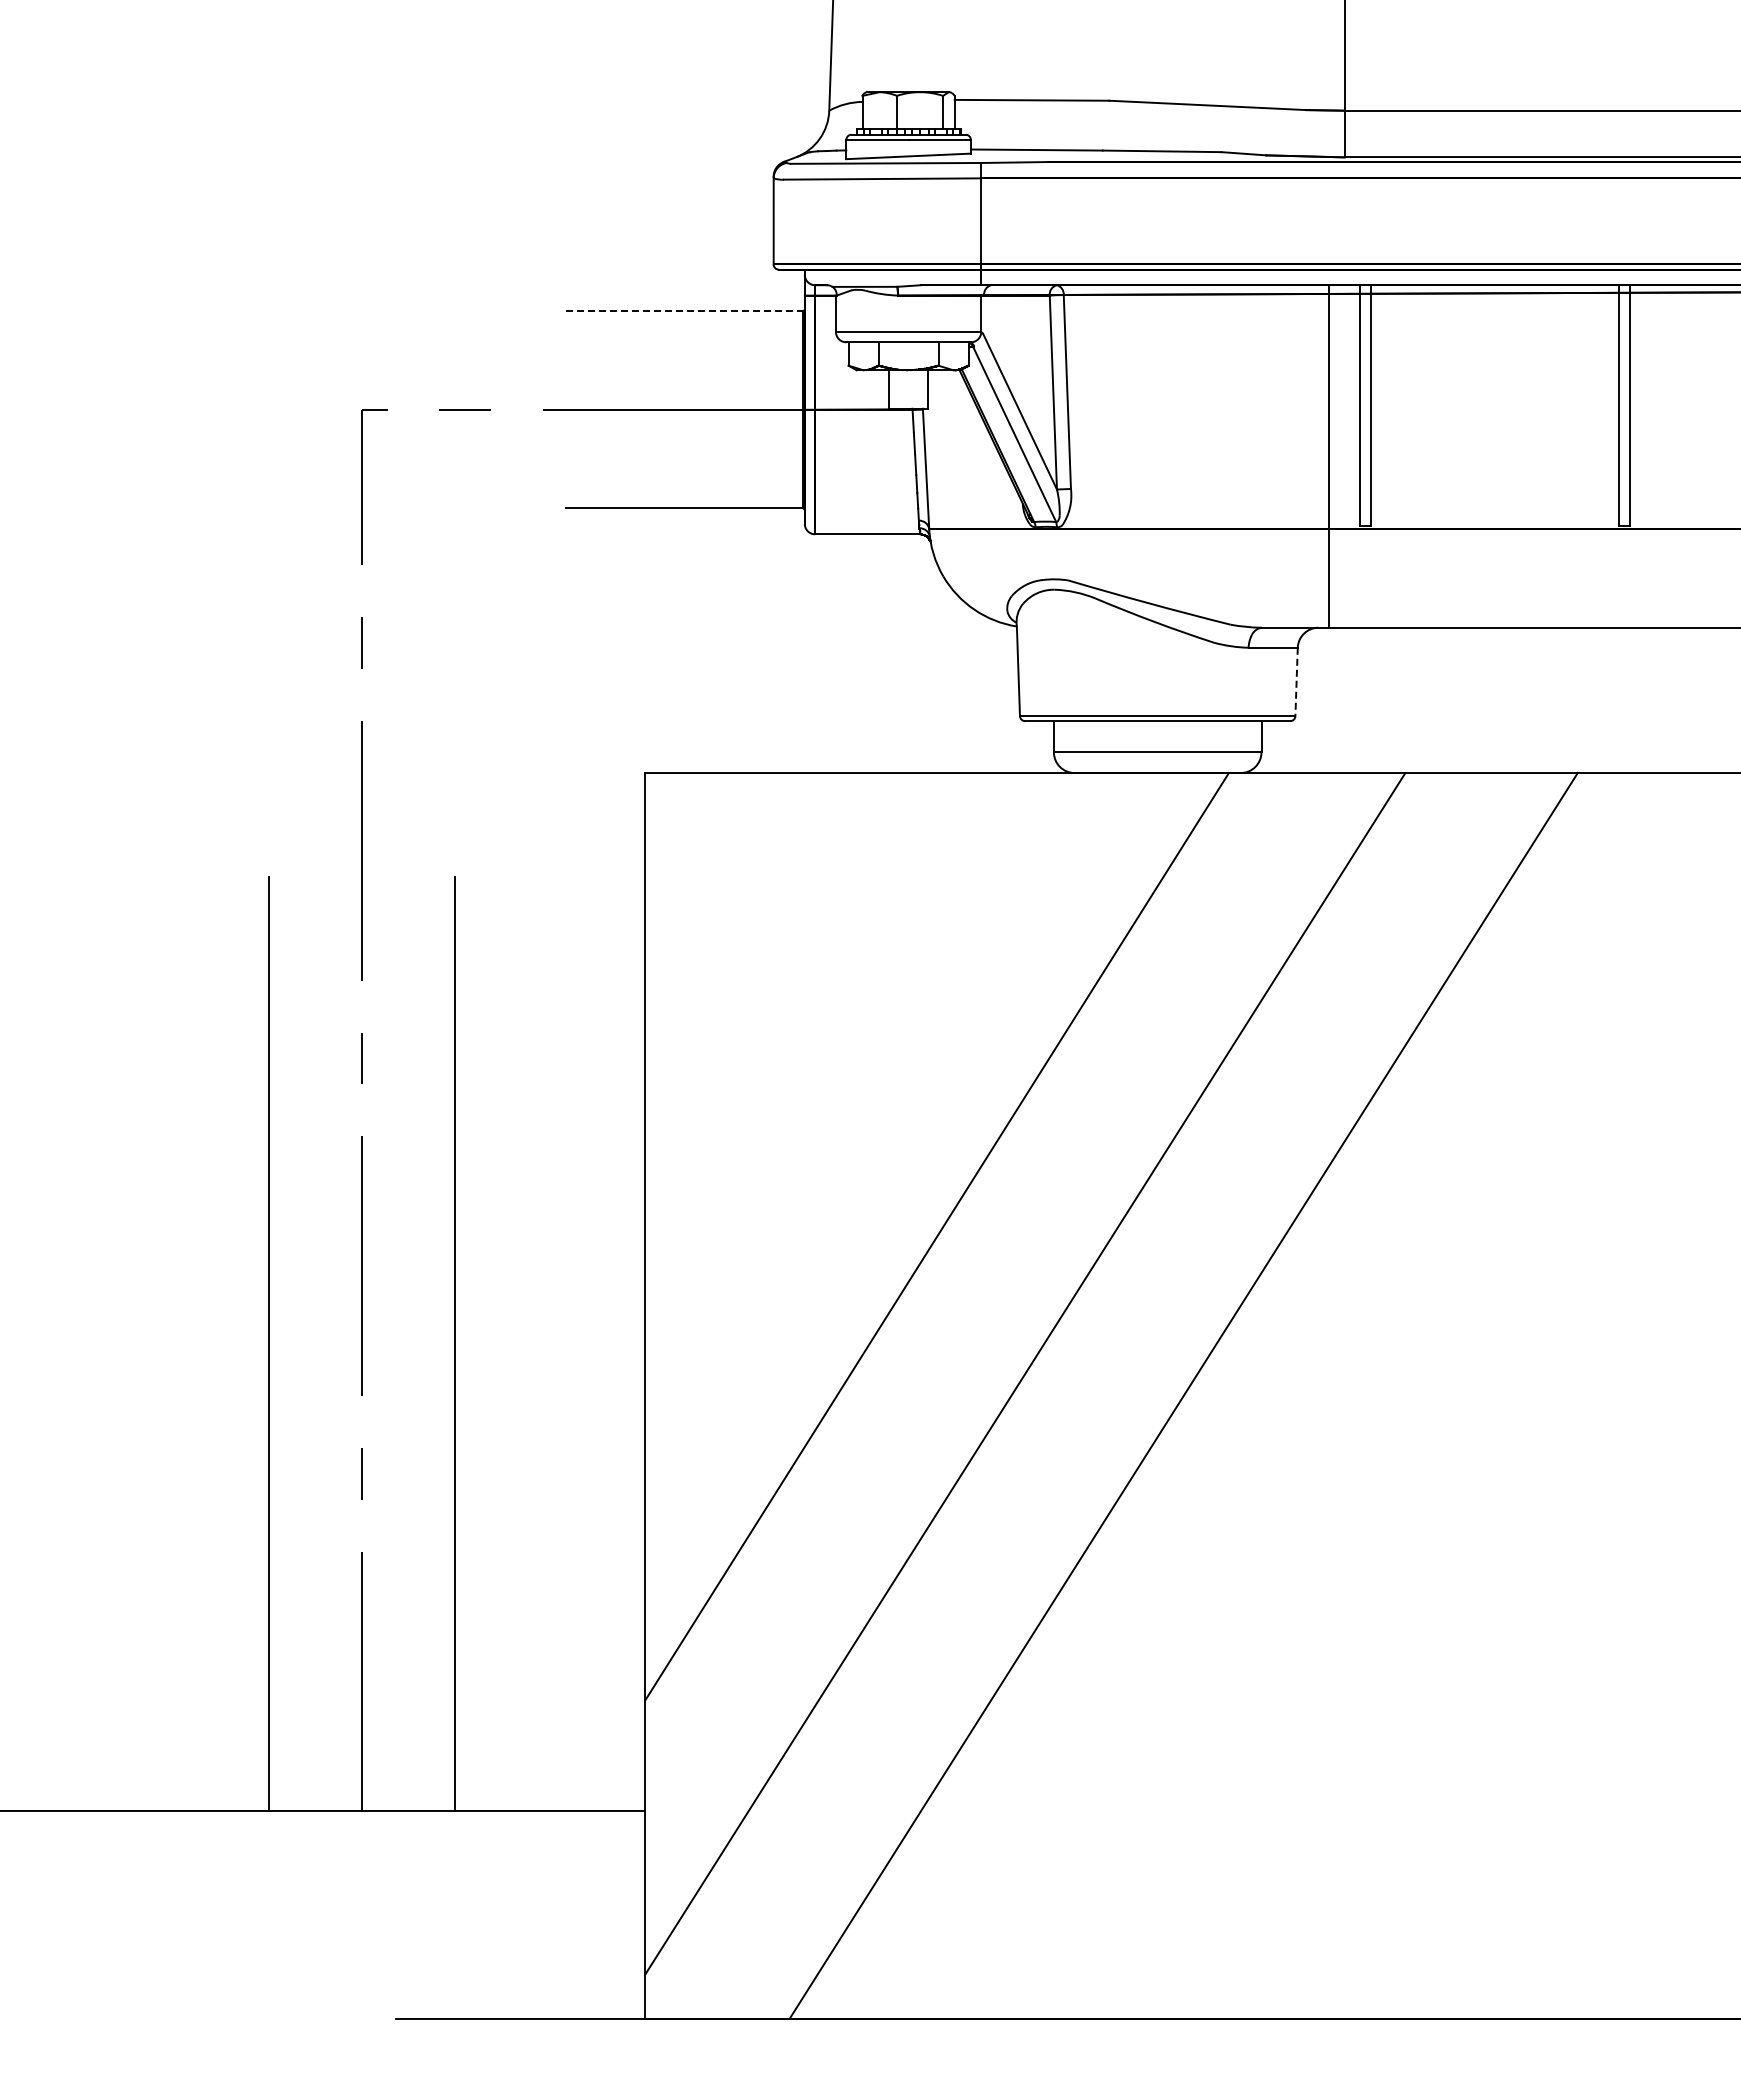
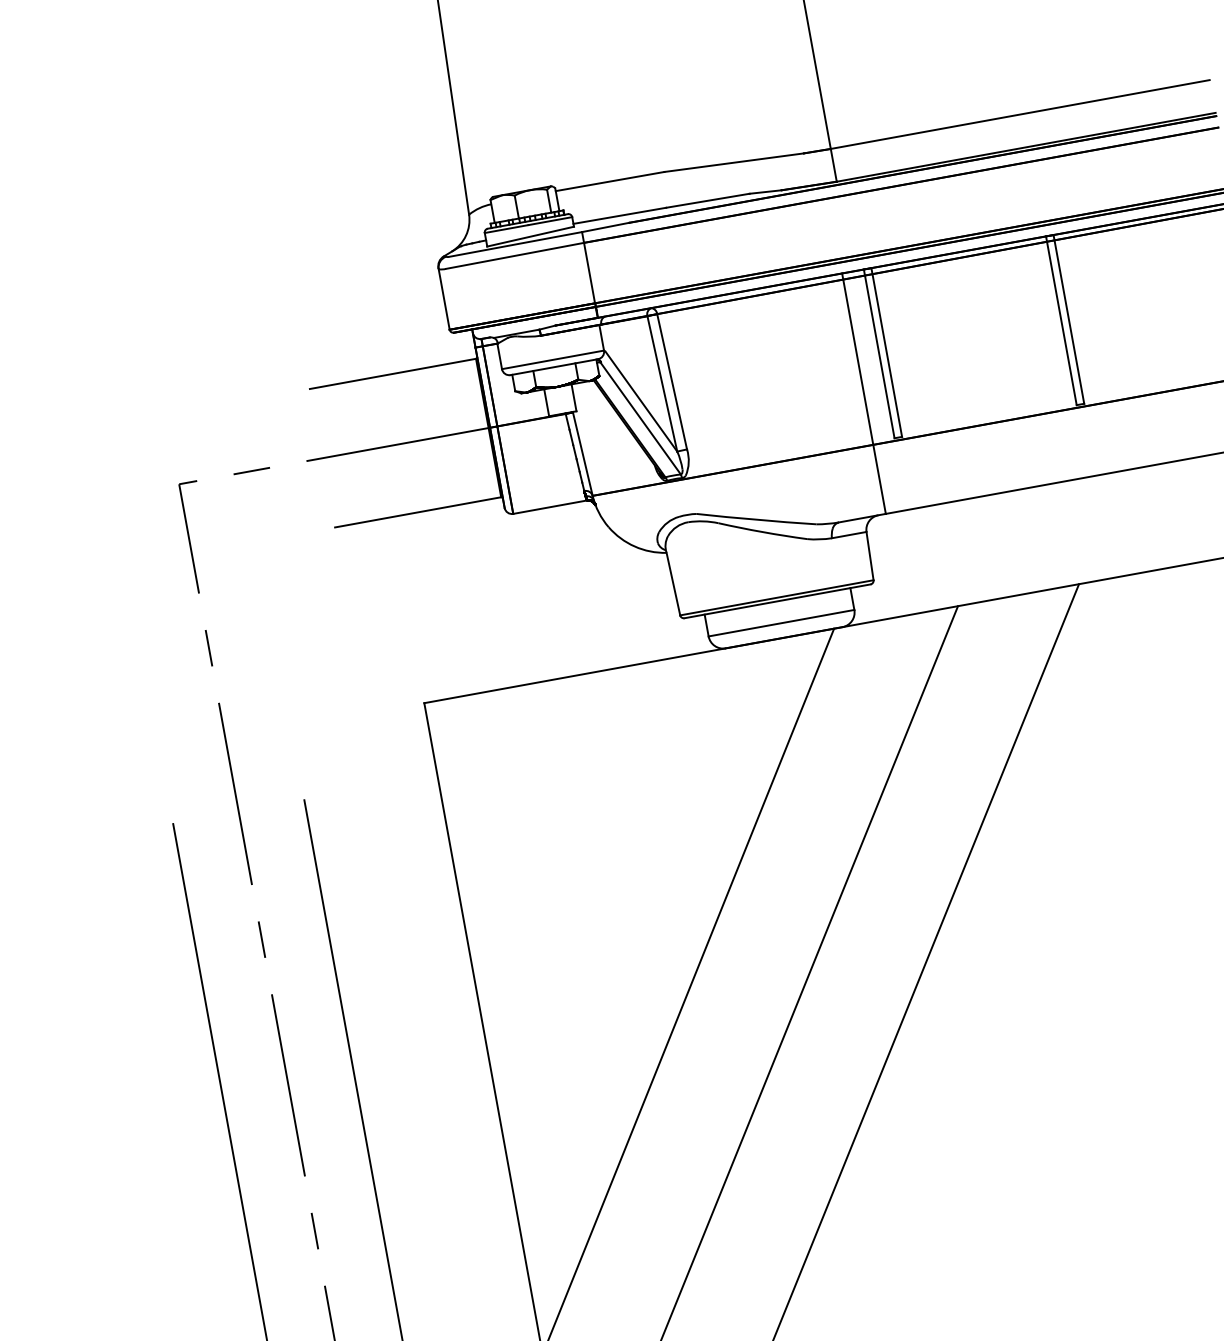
line: (684, 311) -> (393, 374), dashed -> solid
line: (1296, 682) -> (870, 556), dashed -> solid

